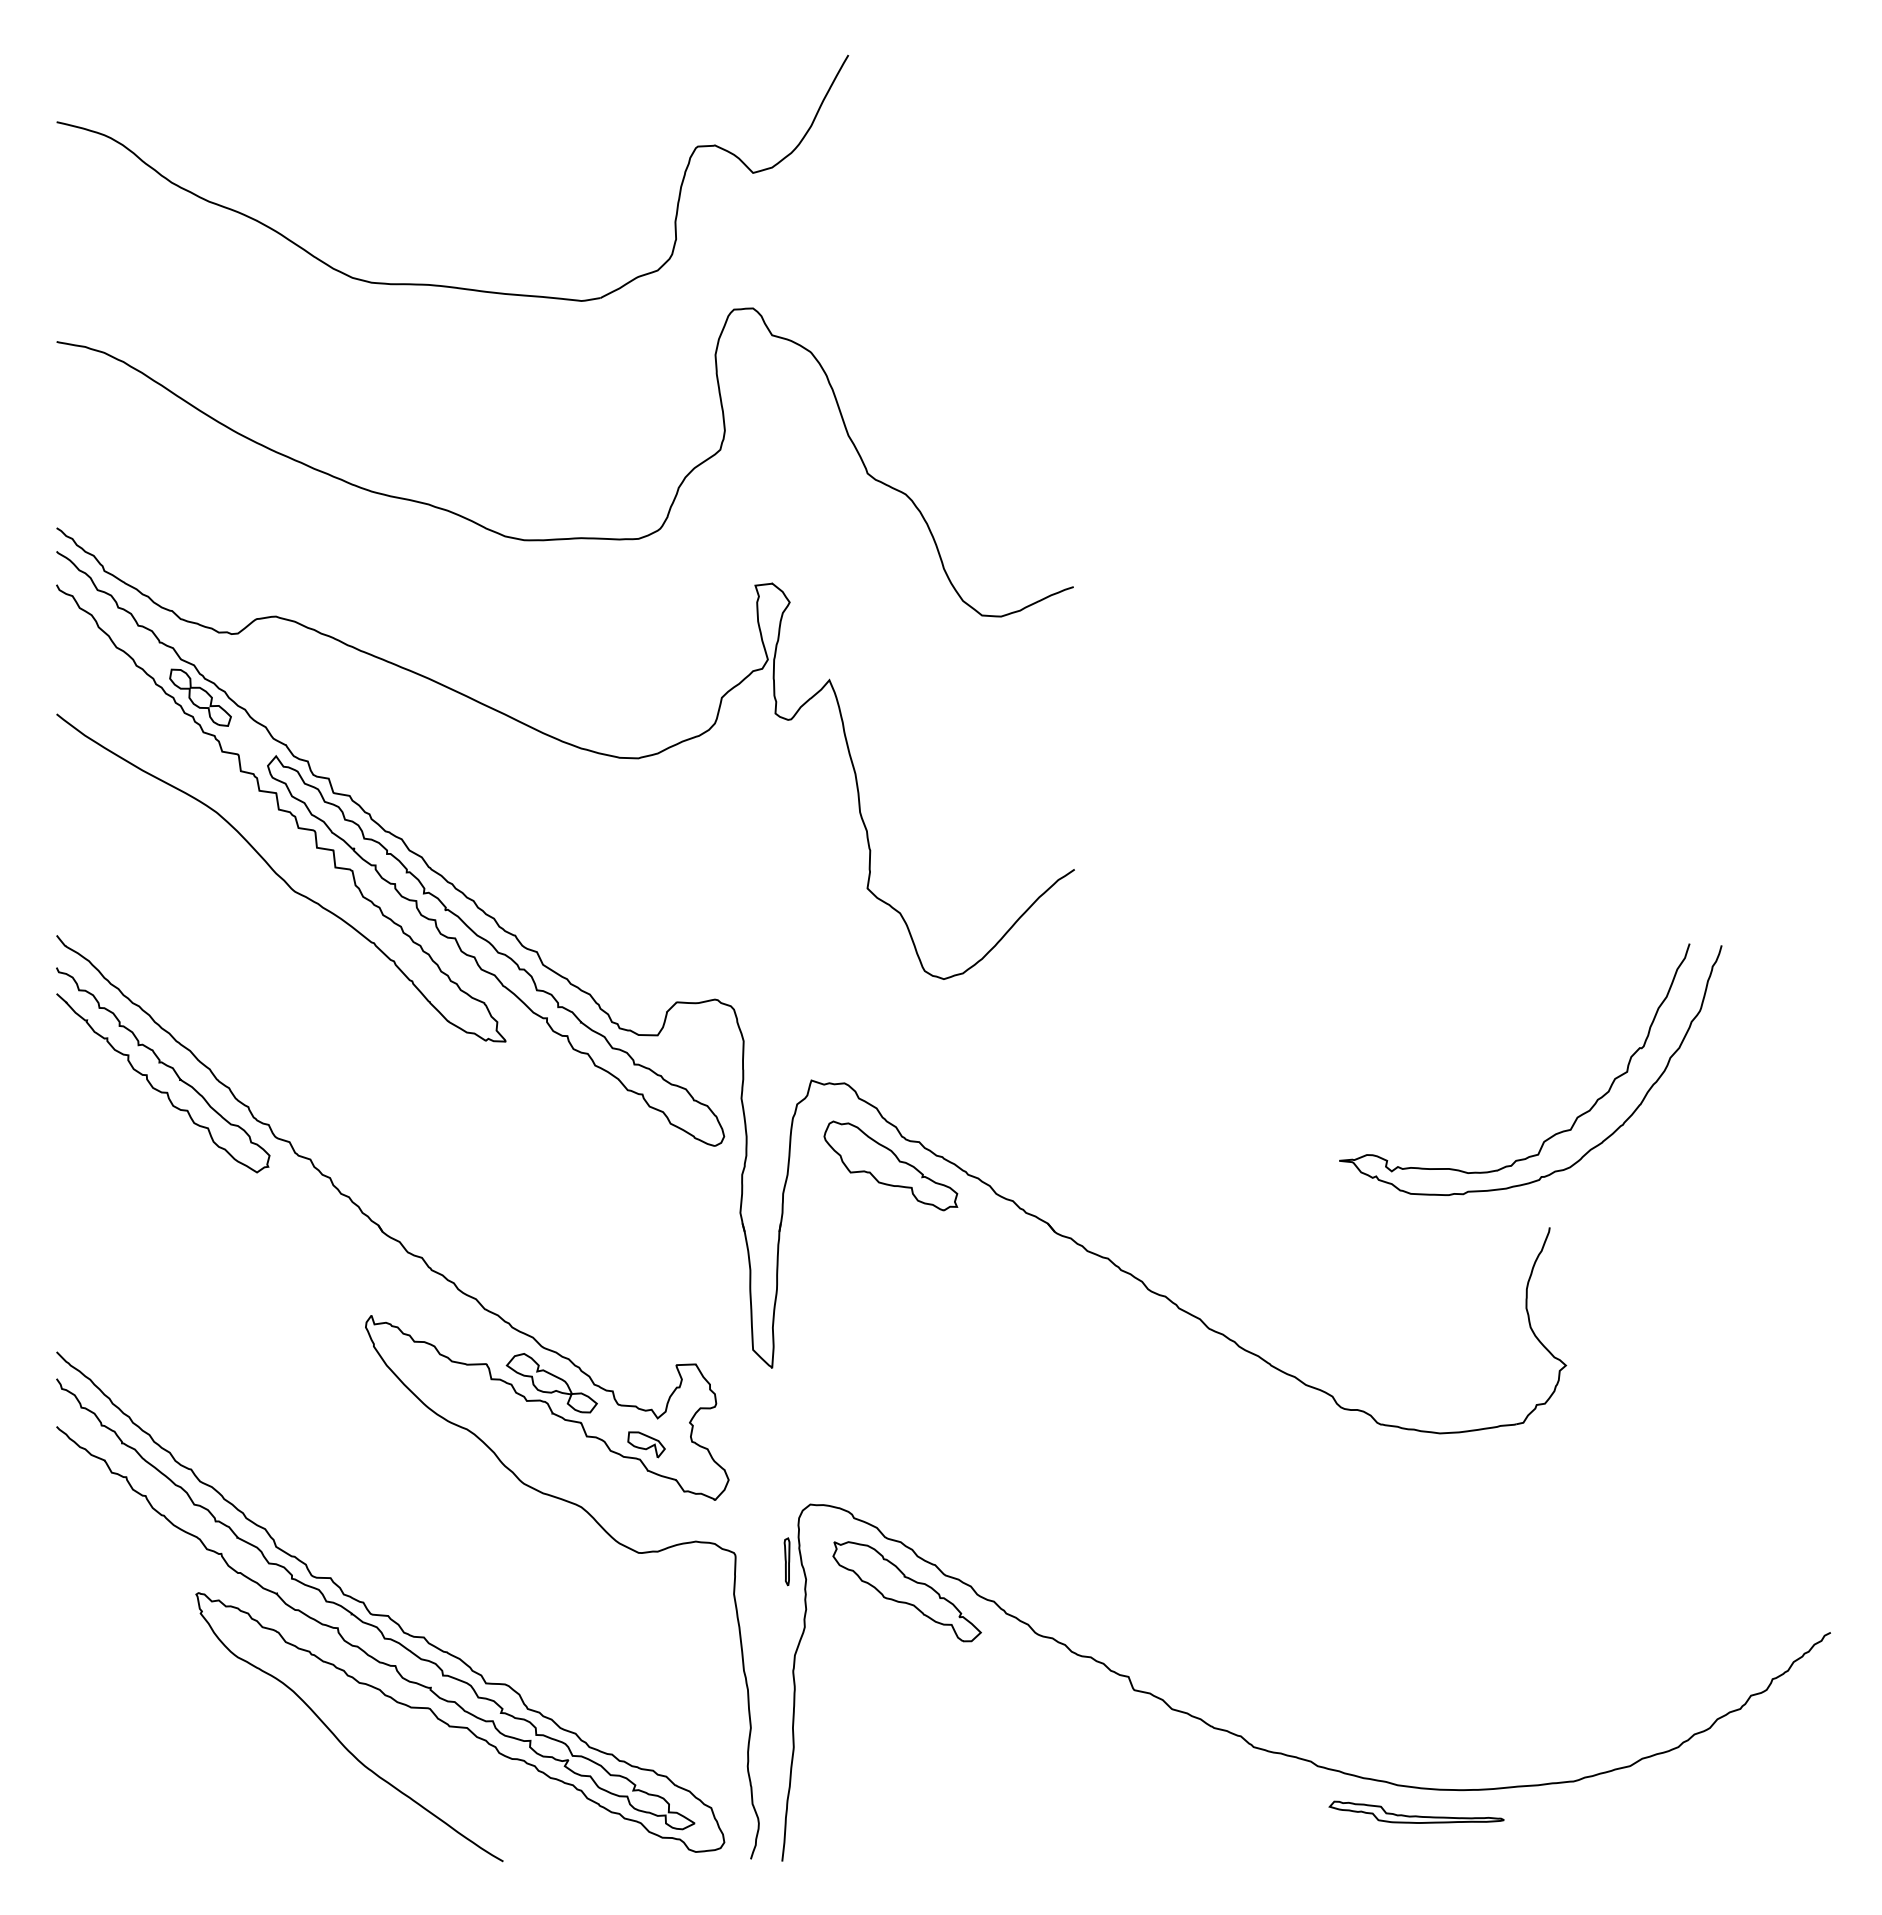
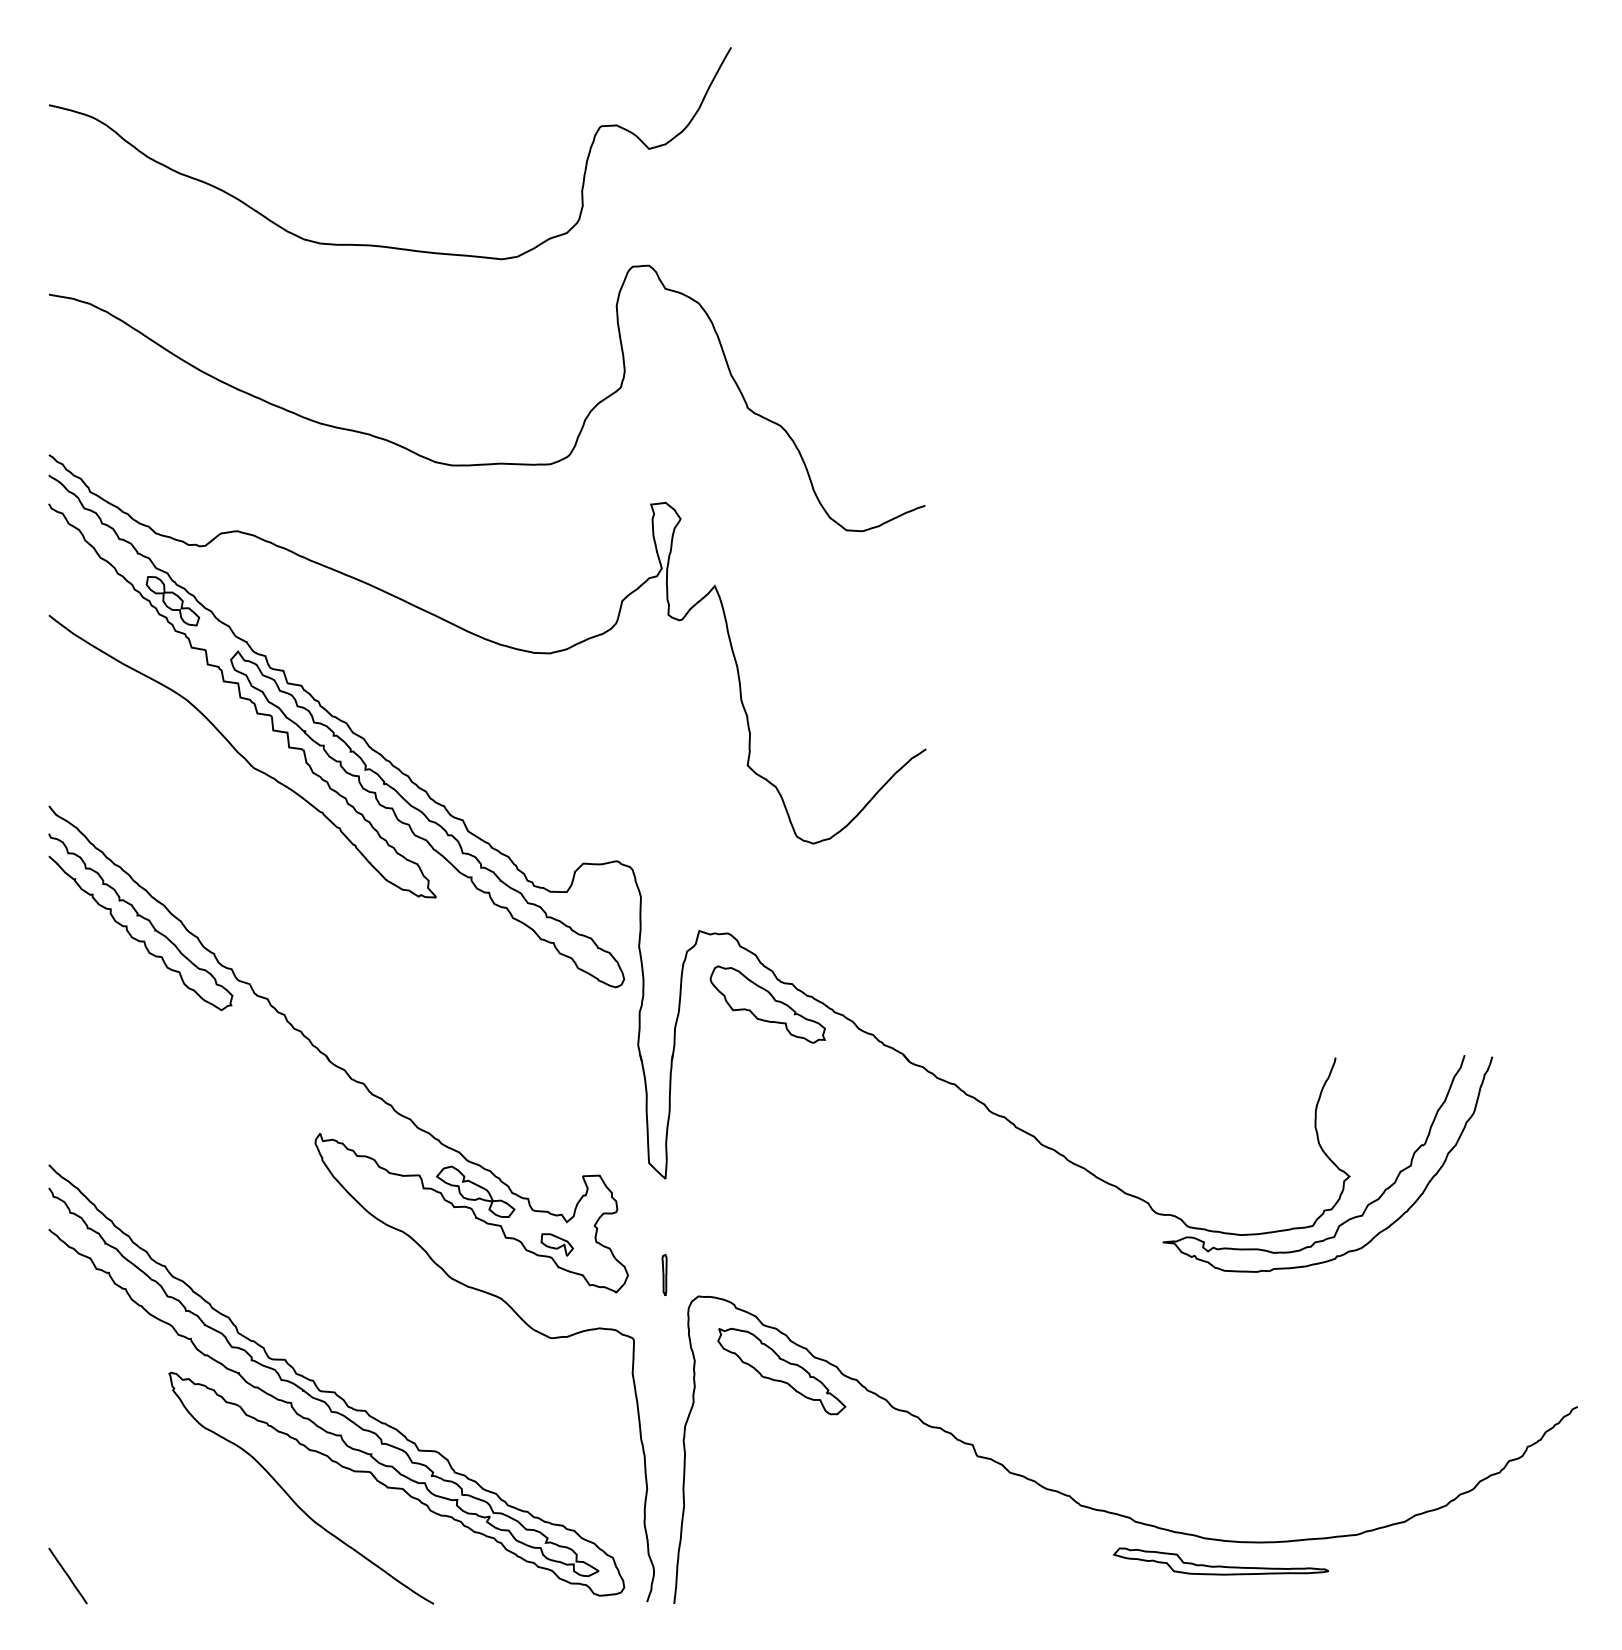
curve: (1577, 1116) -> (1368, 1204), moved
part: (786, 1561) -> (664, 1274), moved
part: (1416, 1812) -> (1220, 1561), size x1.43
line: (78, 1828) -> (67, 1575), added

